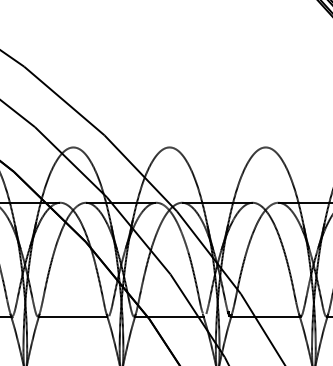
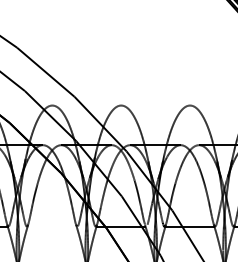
line: (72, 316) -> (51, 226), removed

